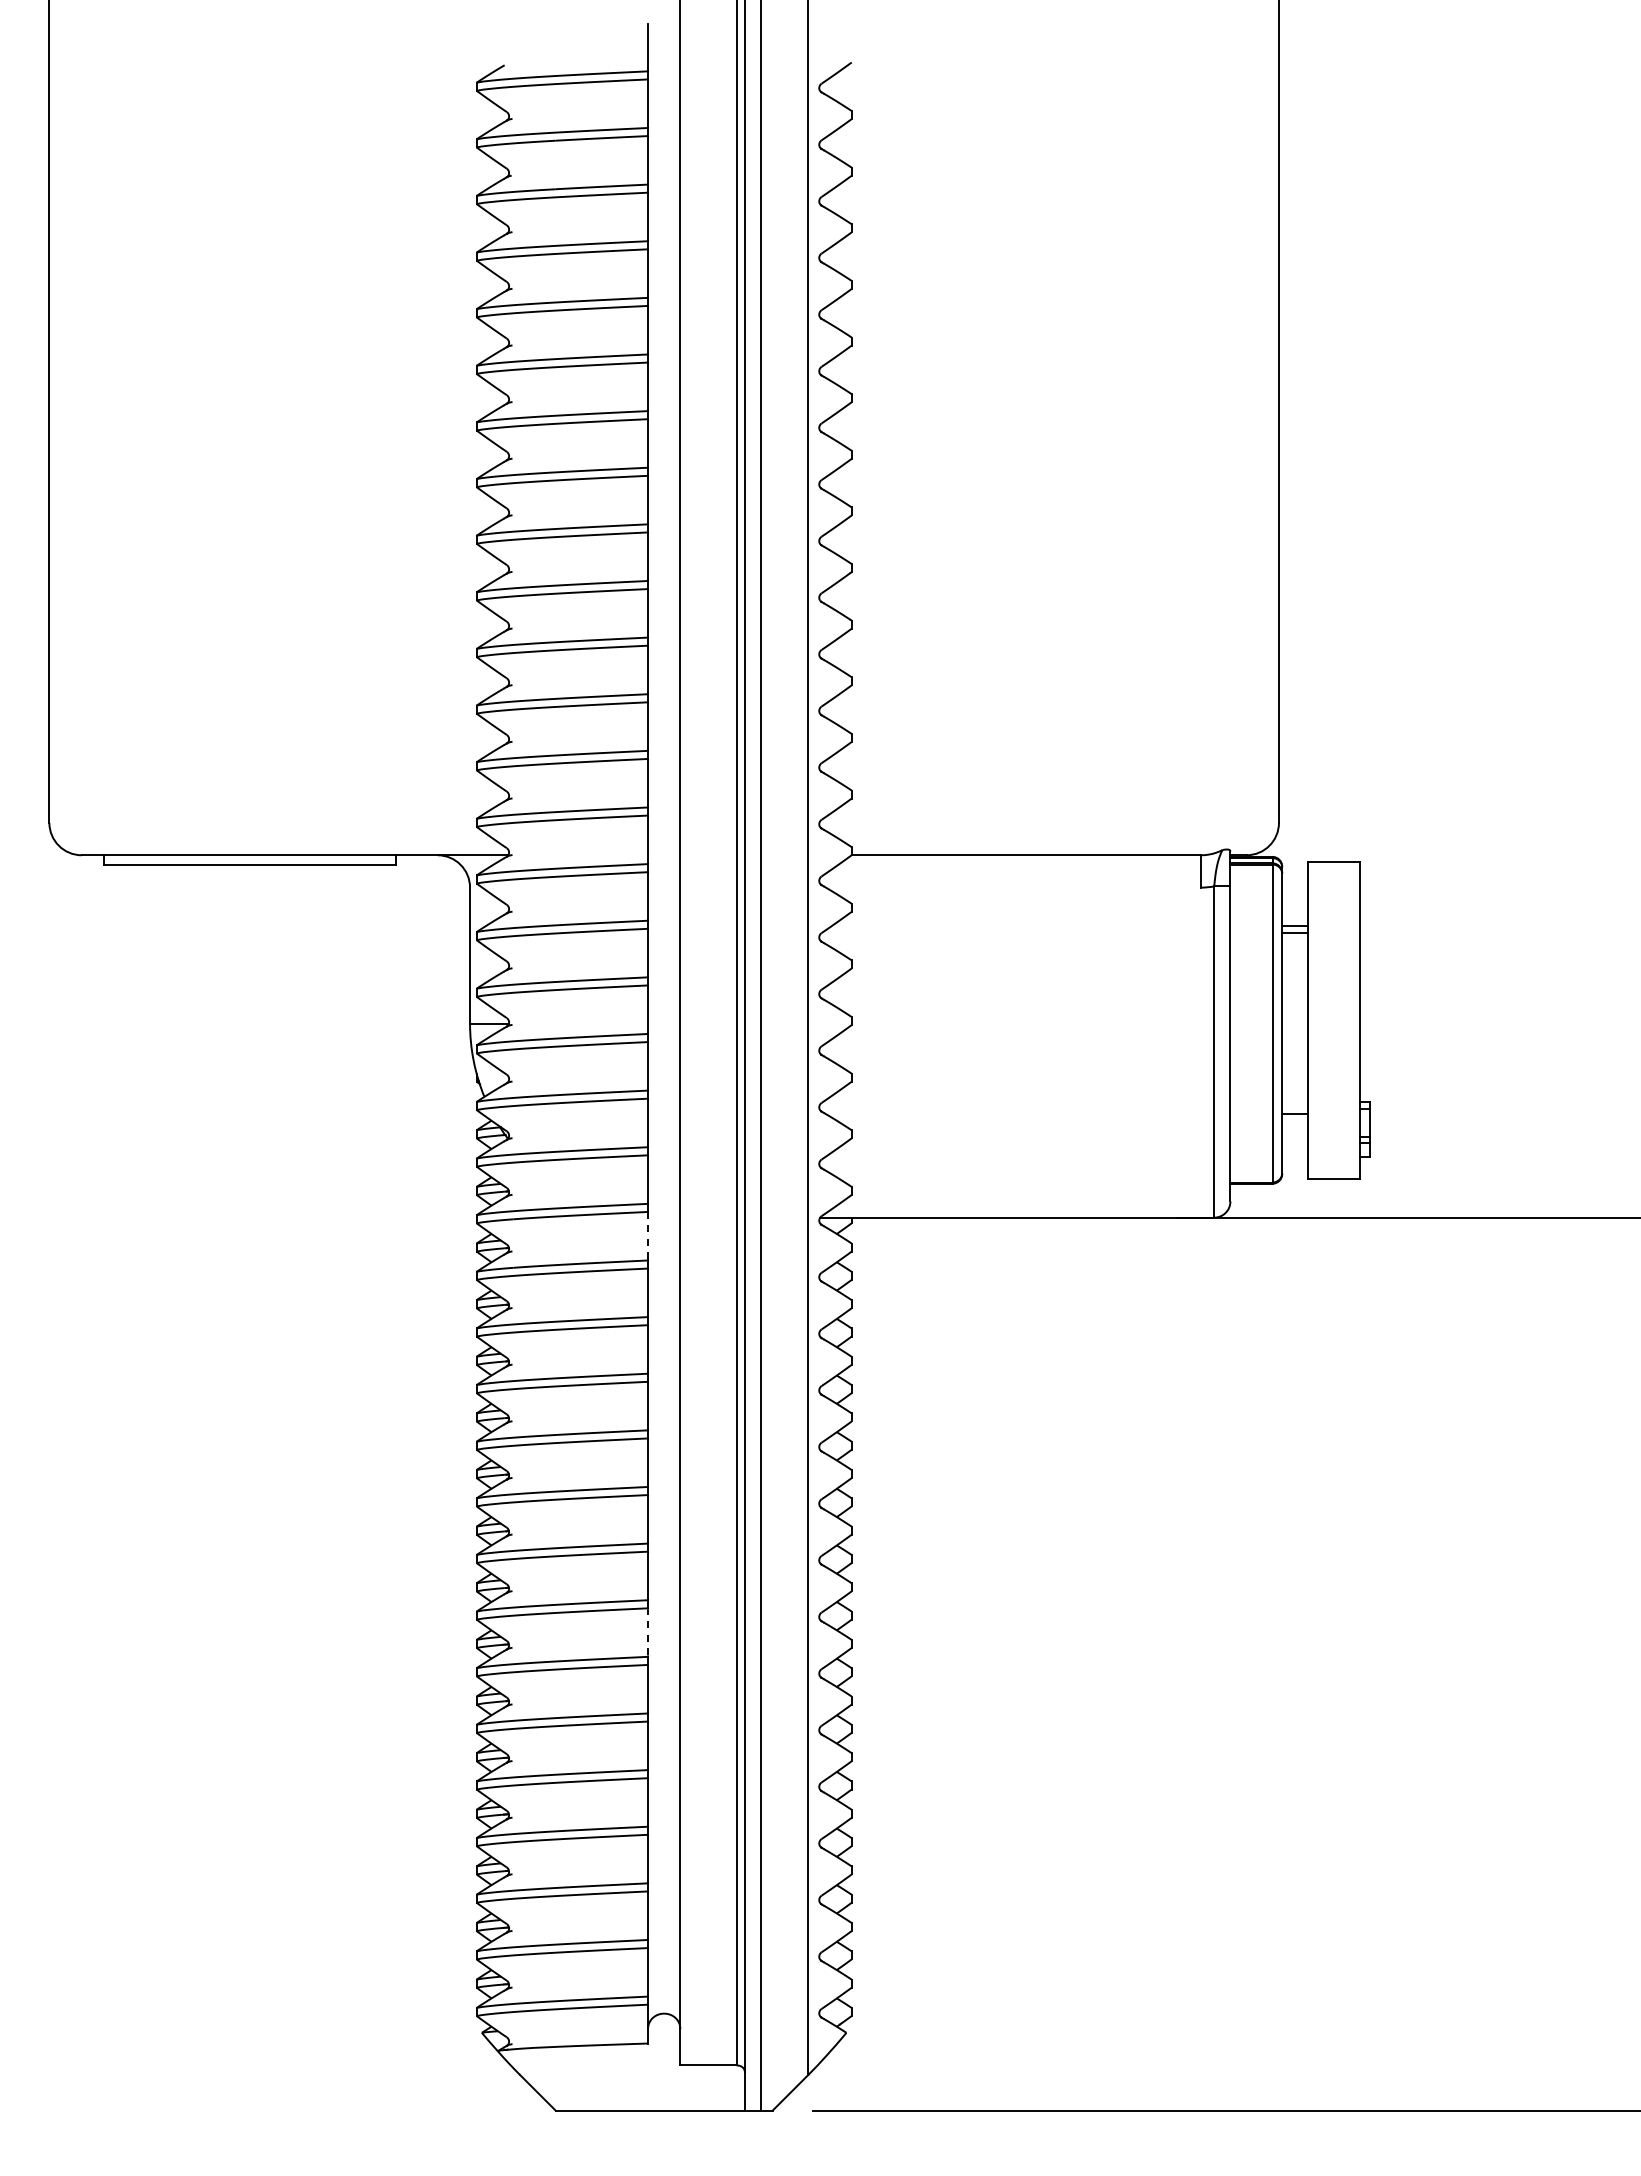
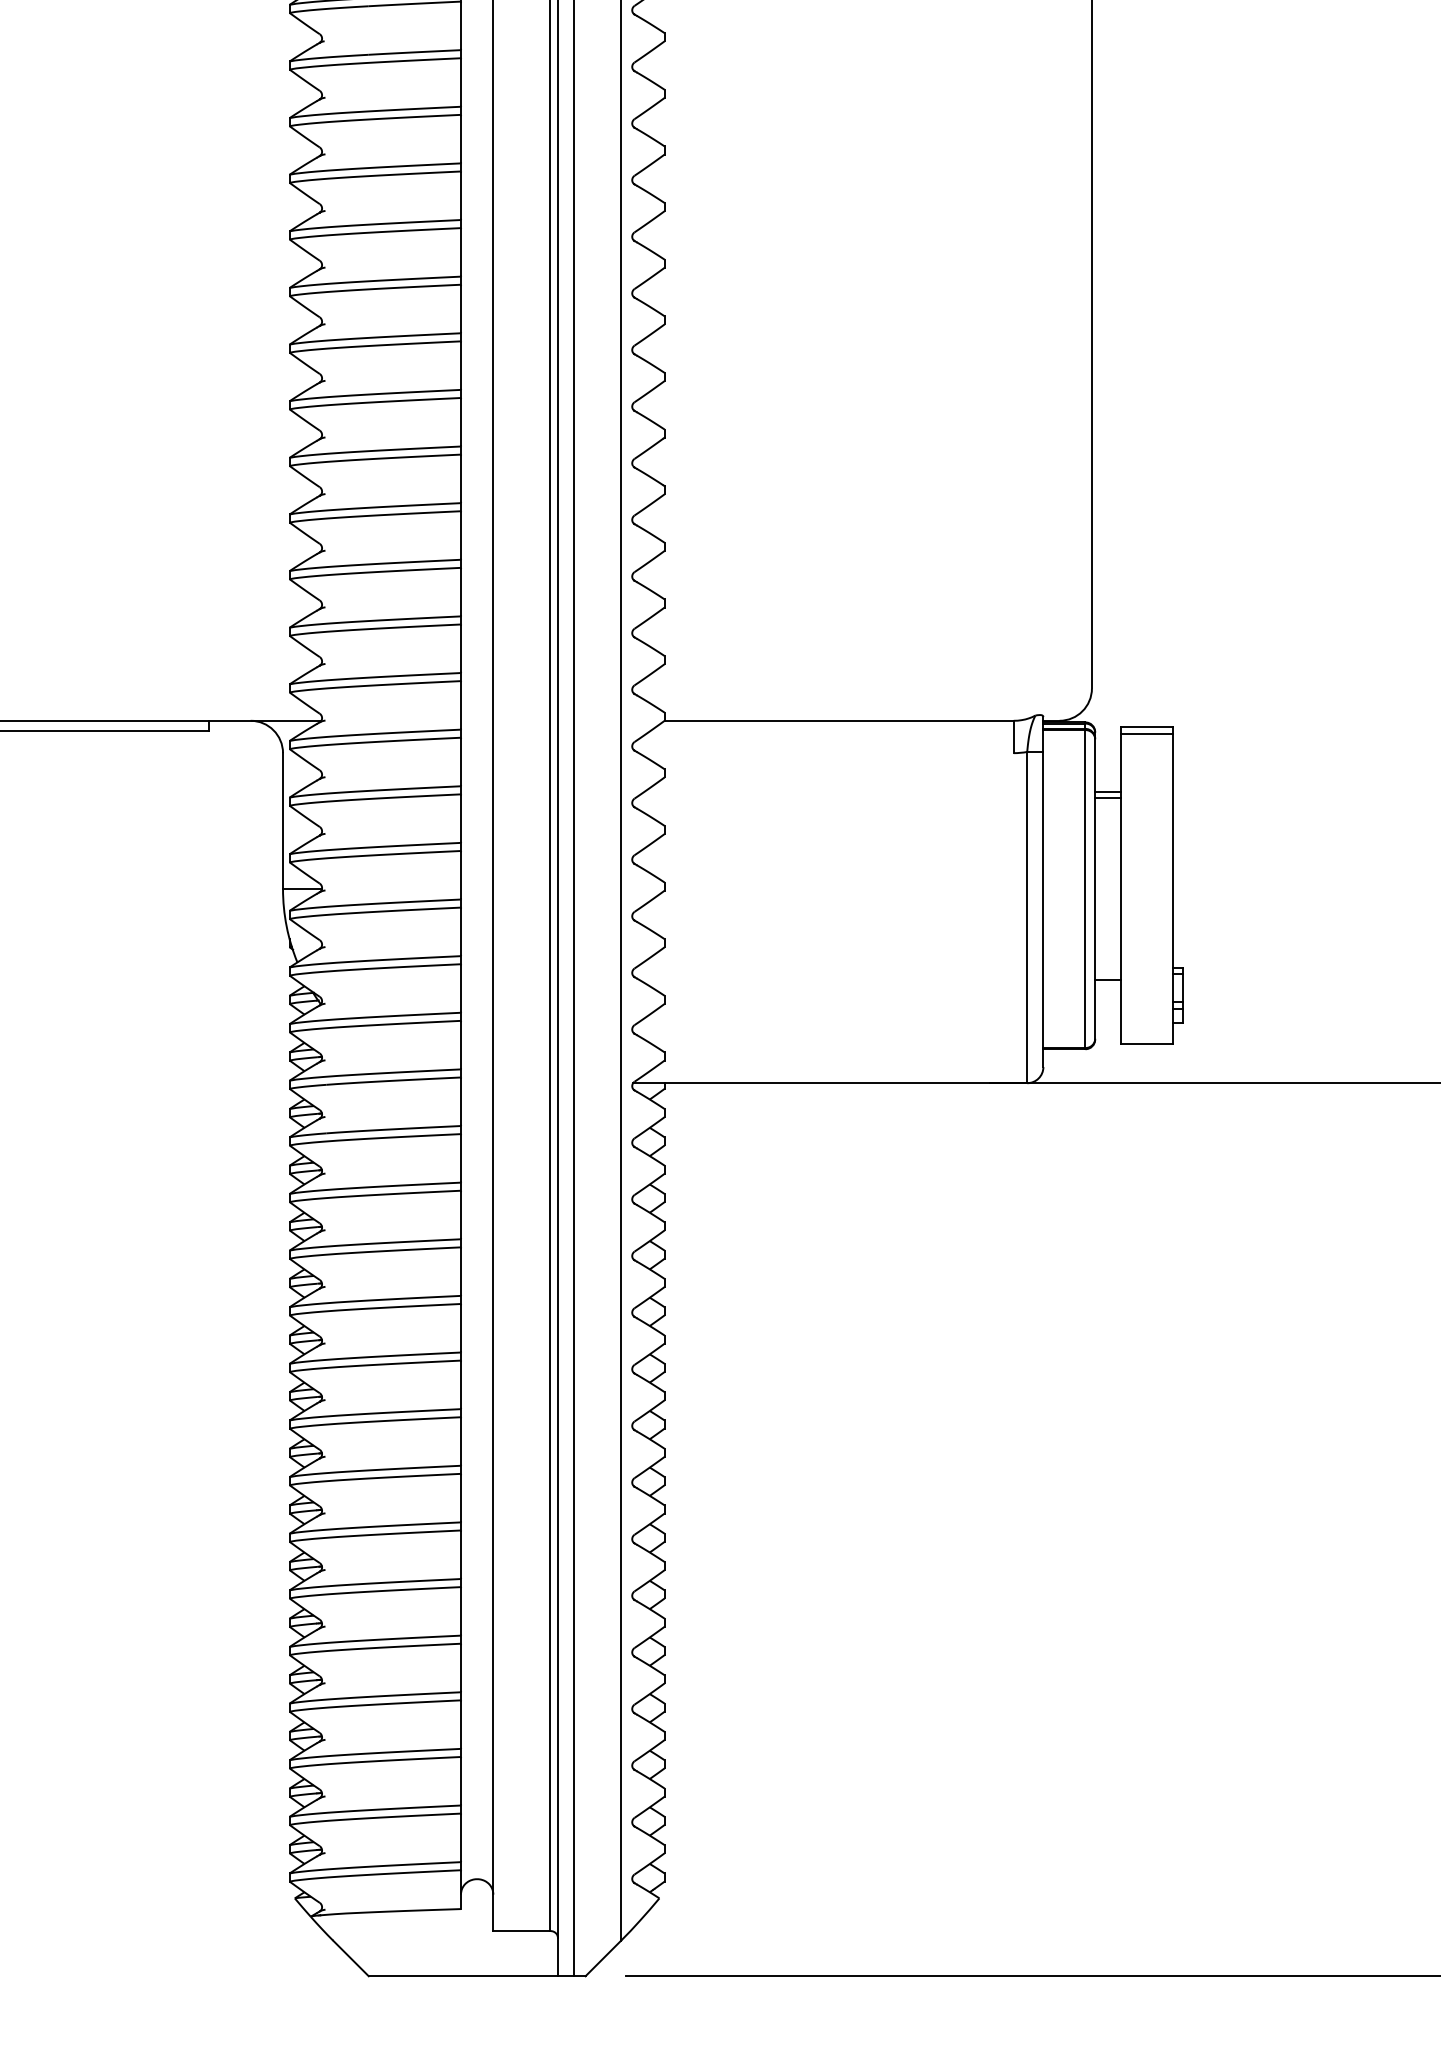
line: (1333, 868) -> (1146, 734), added
line: (648, 1236) -> (461, 1102), dashed -> solid
line: (648, 1632) -> (461, 1498), dashed -> solid

